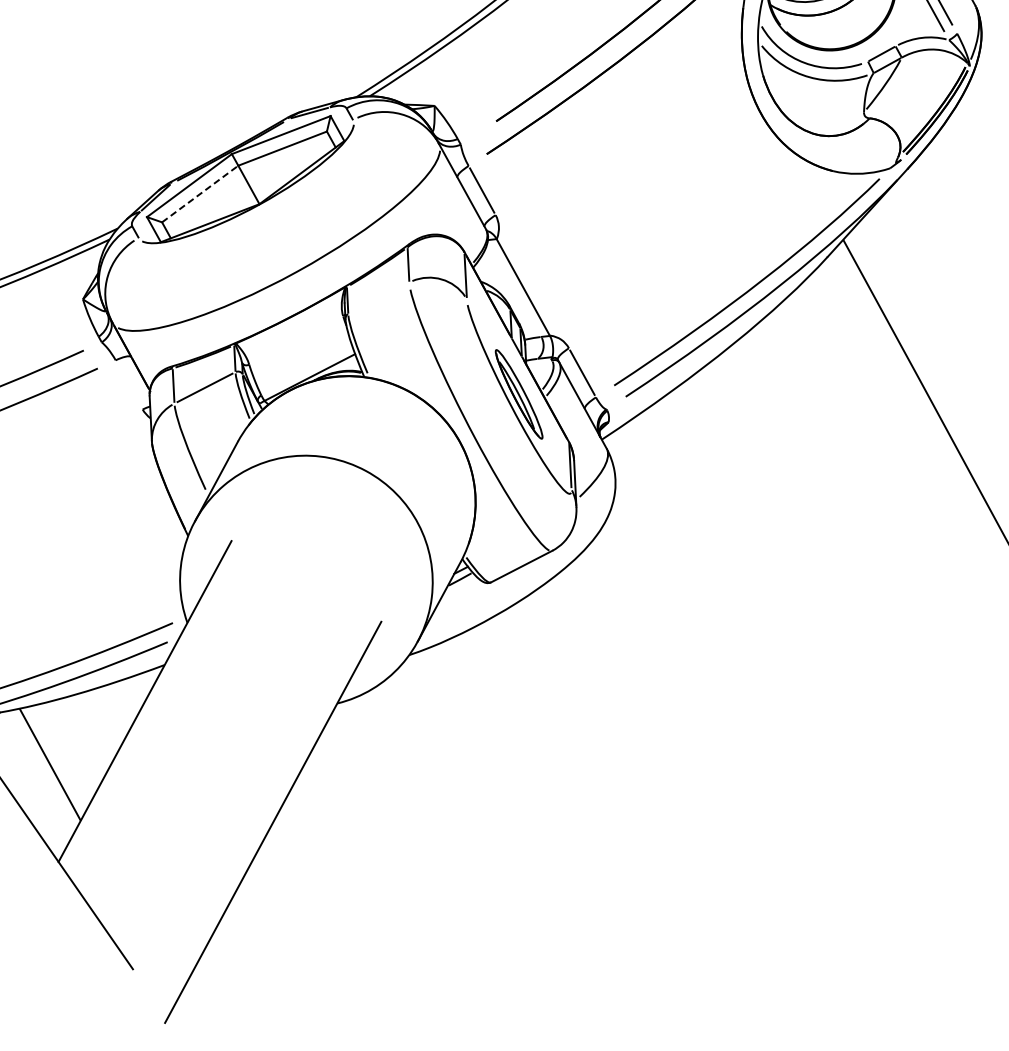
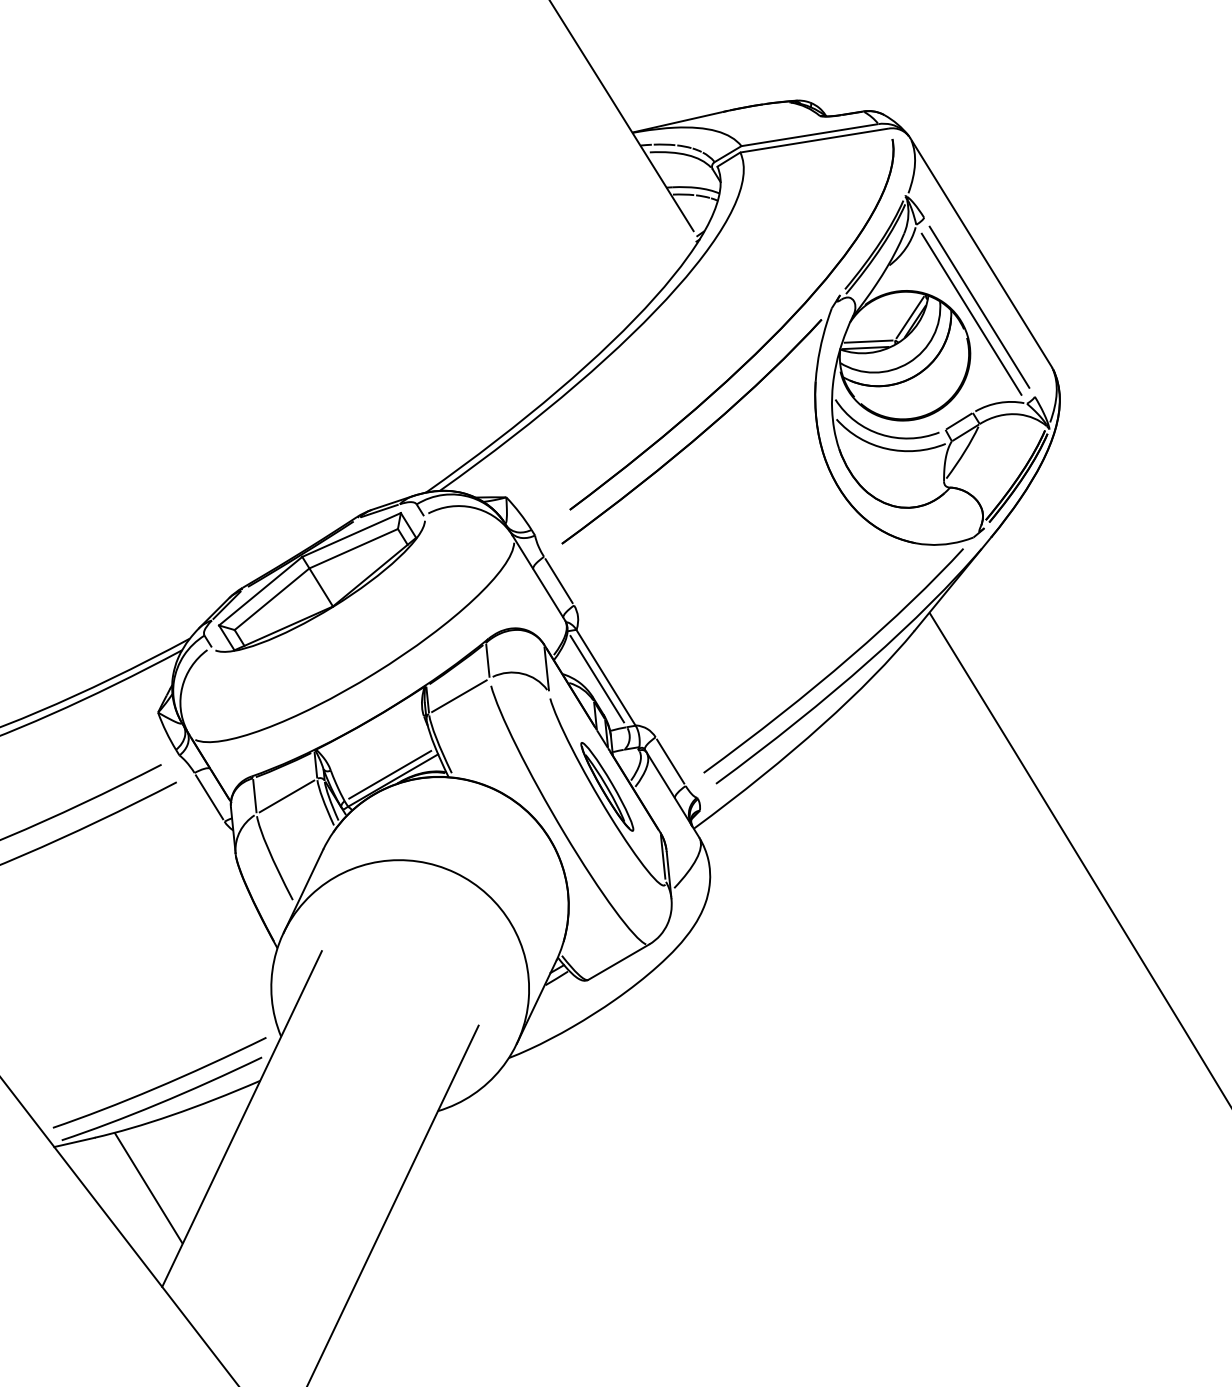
line: (200, 193) -> (272, 598), dashed -> solid
line: (514, 288) -> (597, 679), added
line: (378, 298) -> (459, 696), added
line: (307, 371) -> (390, 774), added
line: (129, 385) -> (209, 797), added

